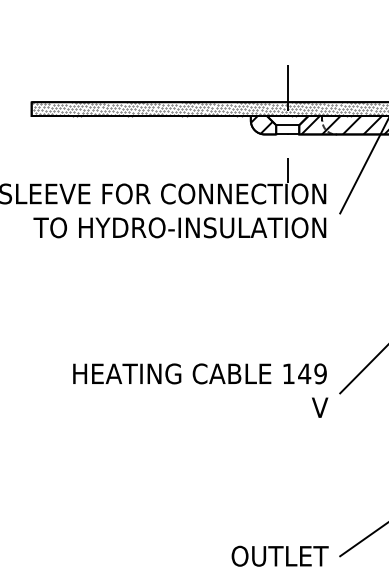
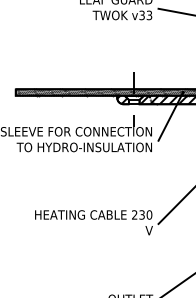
text: (305, 372) -> (142, 214), 149 -> 230

